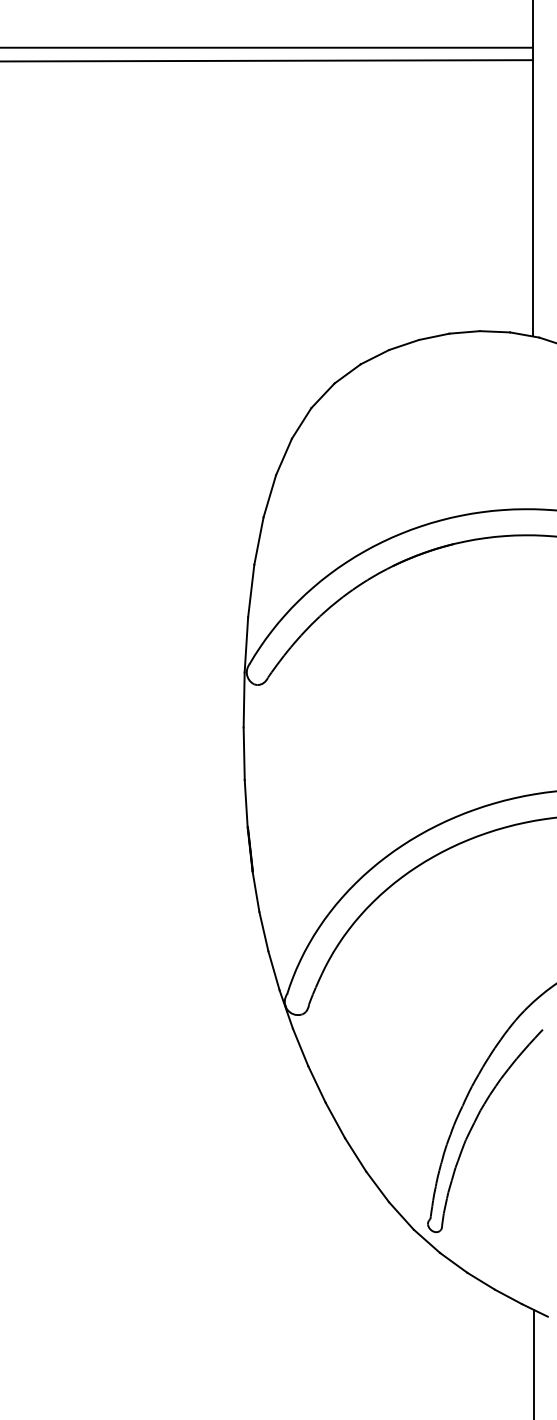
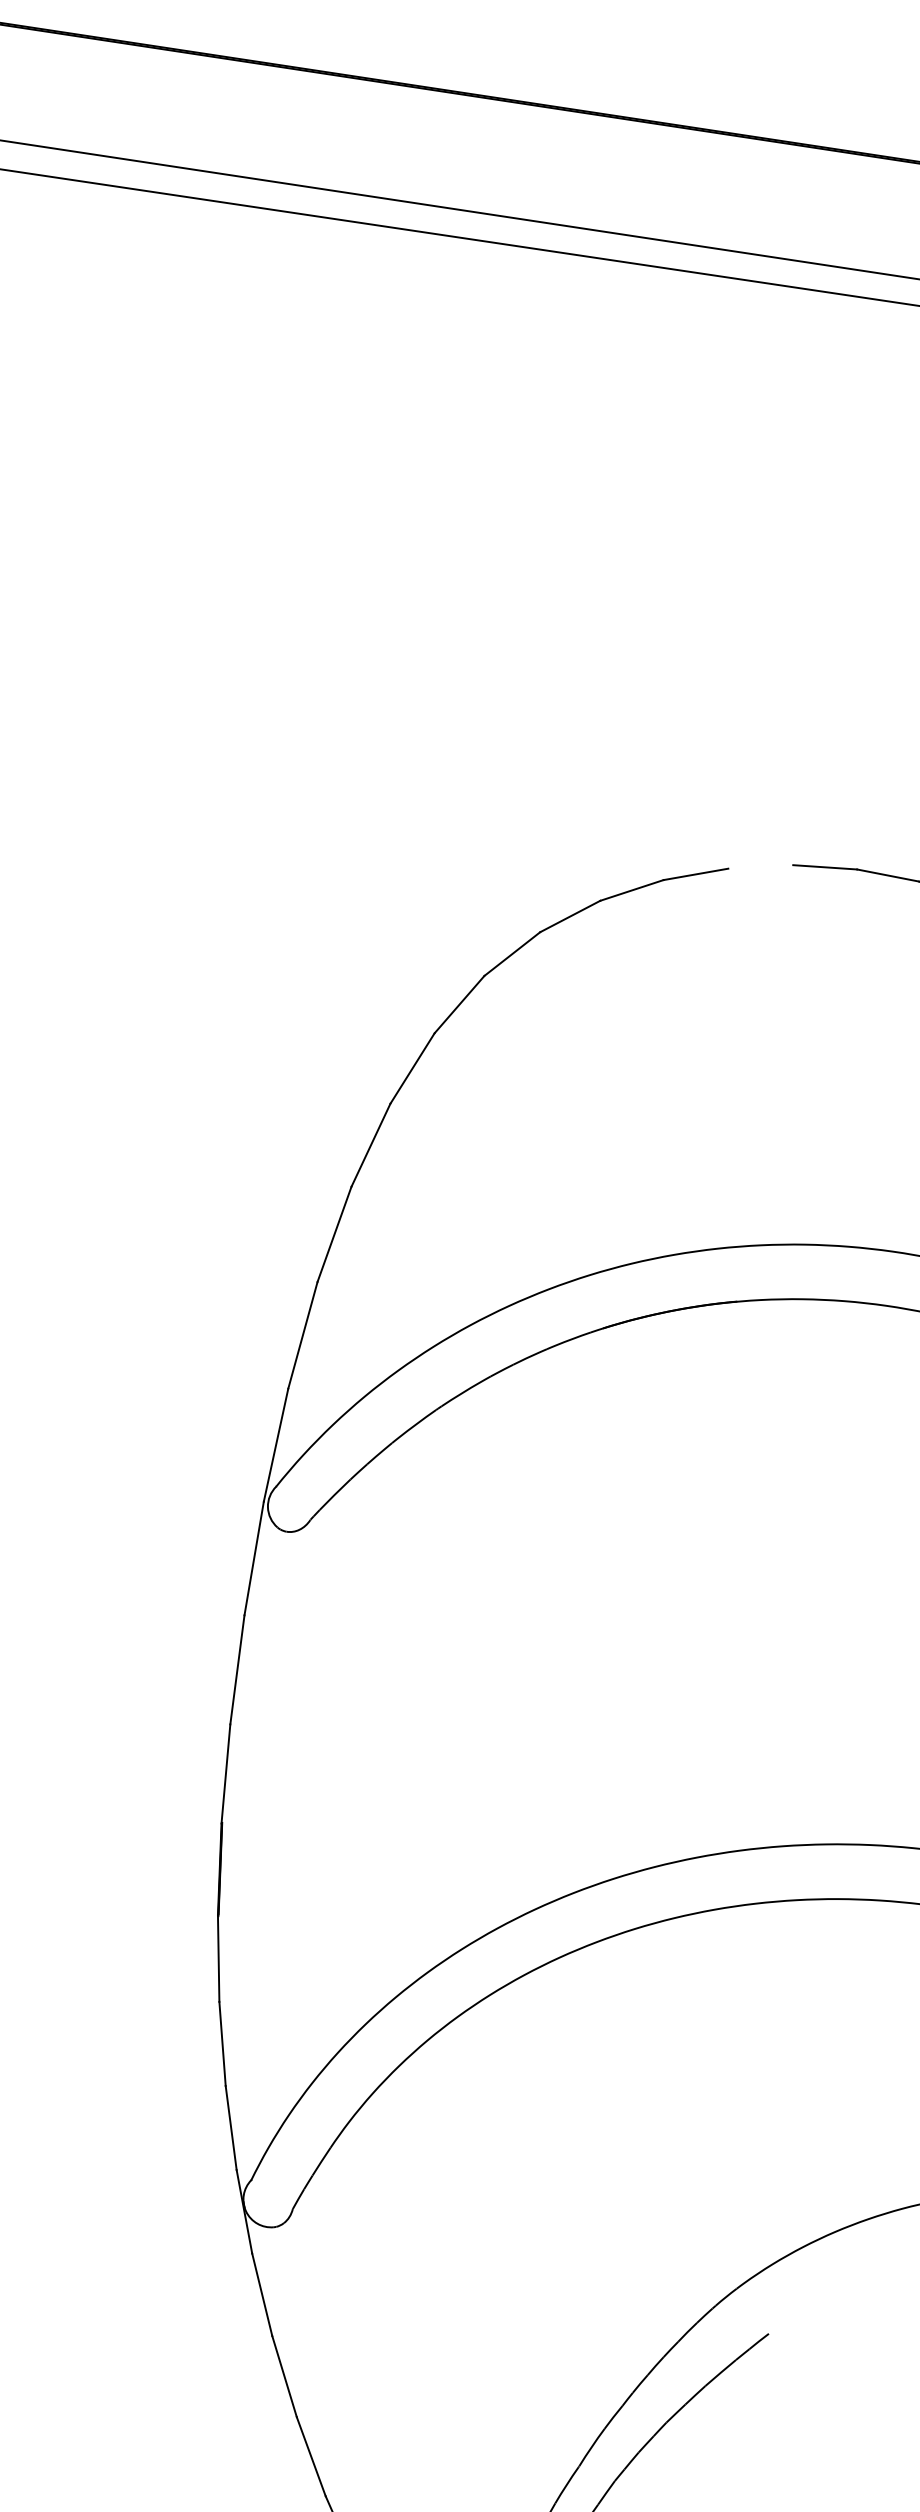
line: (433, 336) -> (759, 866), removed

